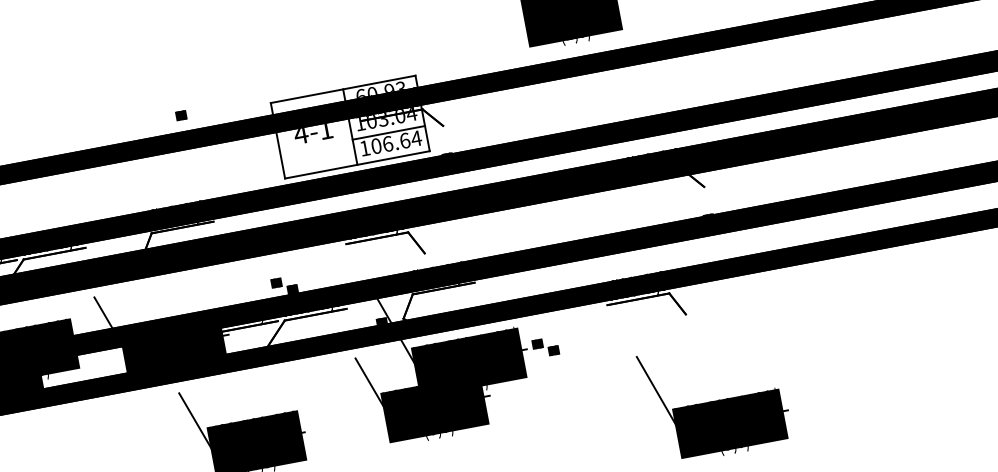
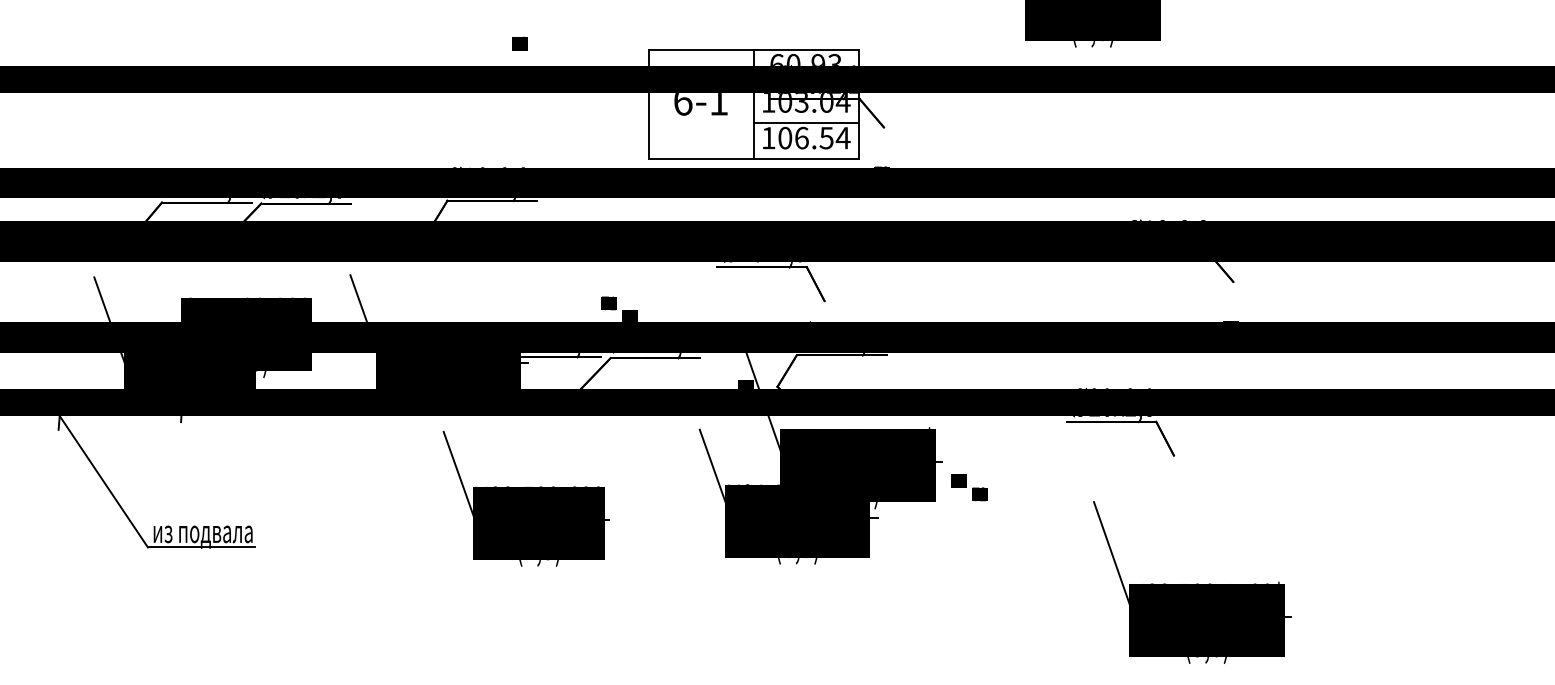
text: (301, 136) -> (682, 104), 4-1 -> 6-1
text: (404, 140) -> (826, 137), 106.64 -> 106.54
text: (546, 347) -> (969, 487), moved

